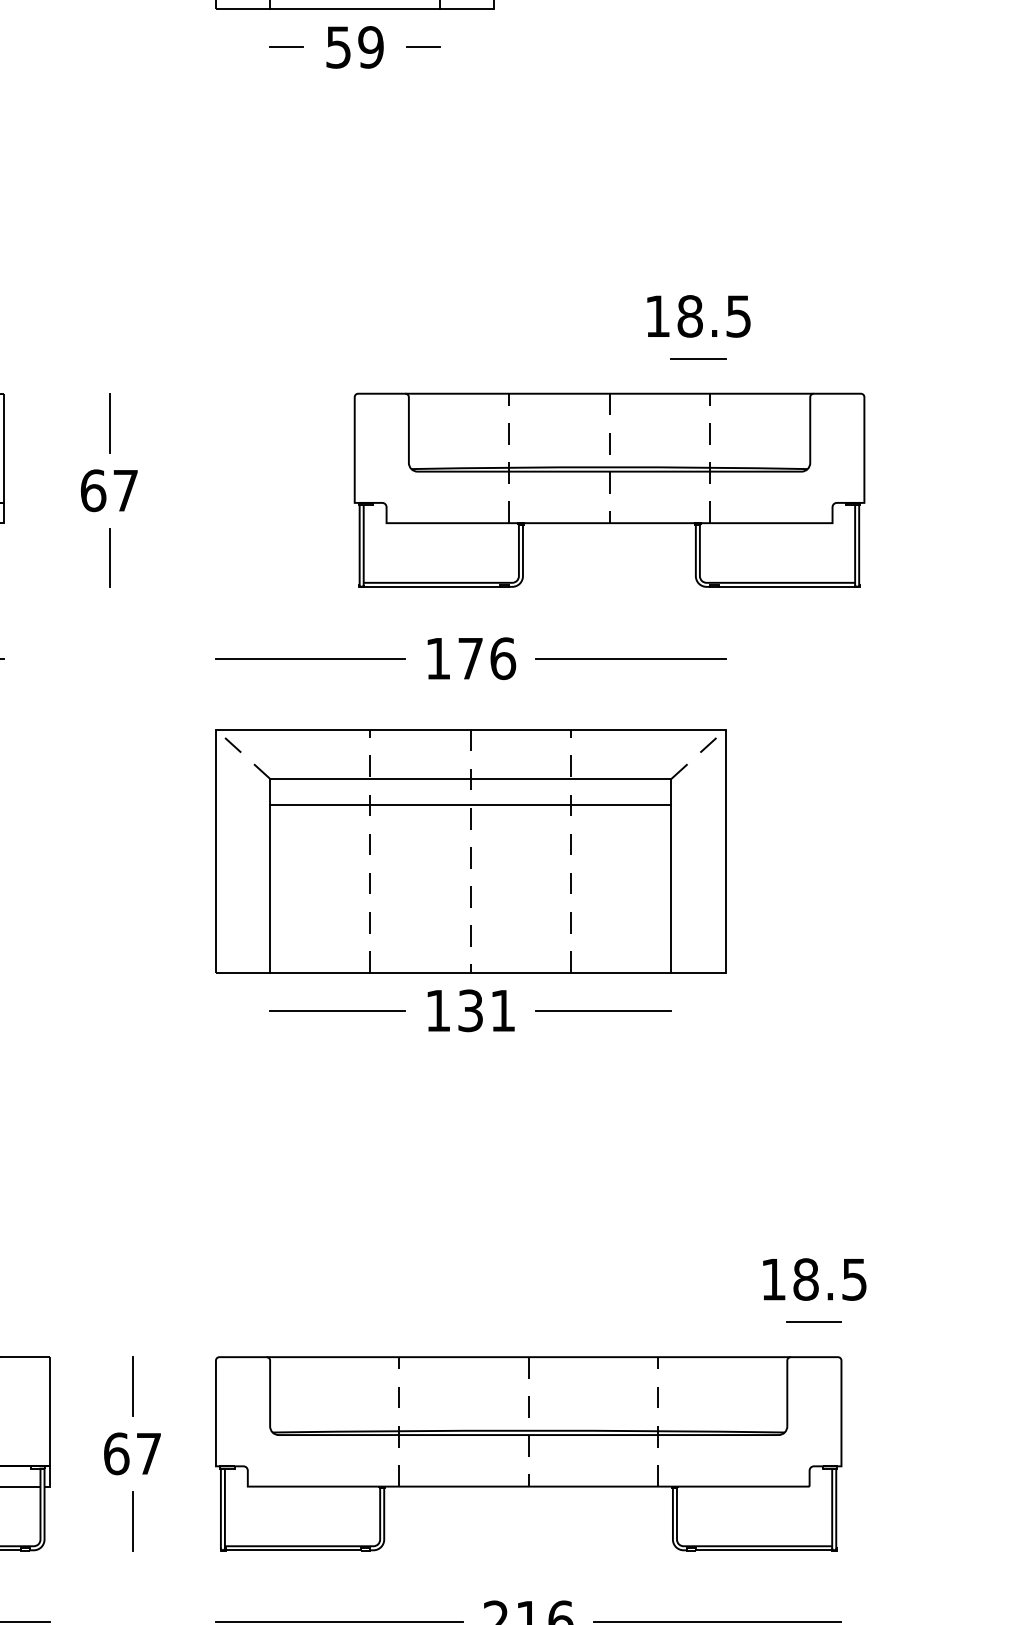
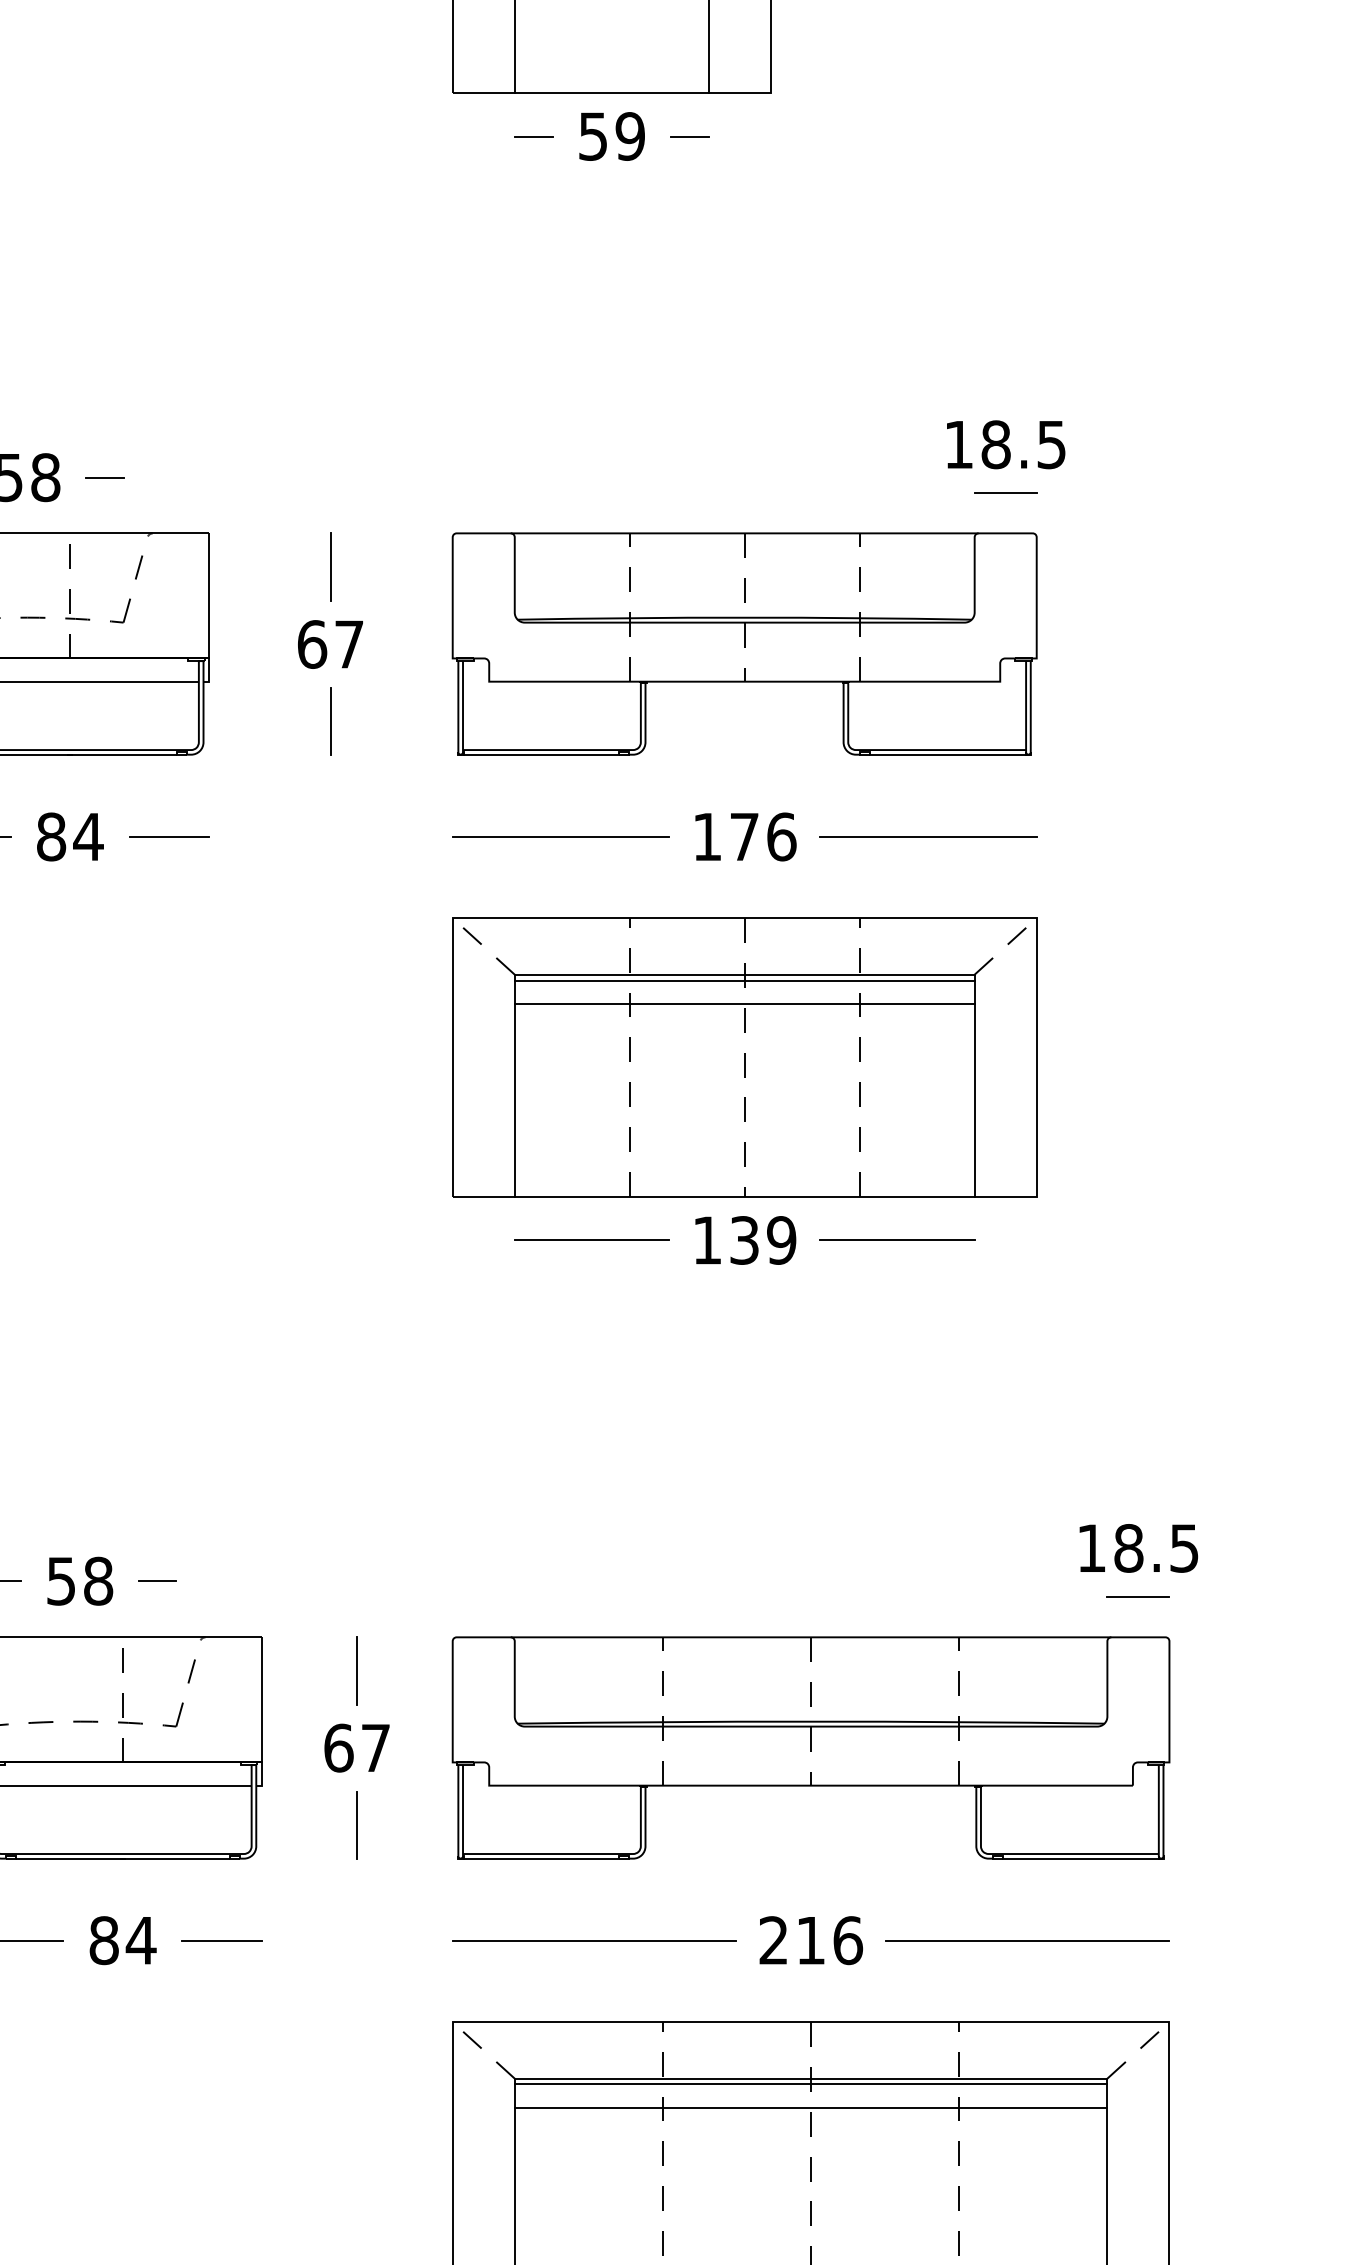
part: (609, 489) -> (744, 643), moved
line: (470, 783) -> (744, 980), added
text: (502, 1010) -> (781, 1240), 131 -> 139

